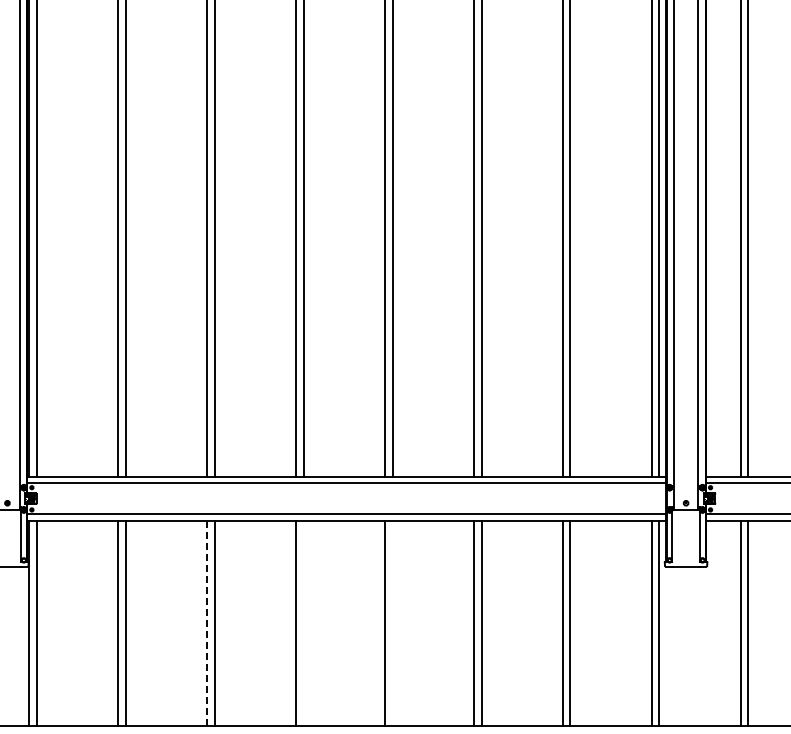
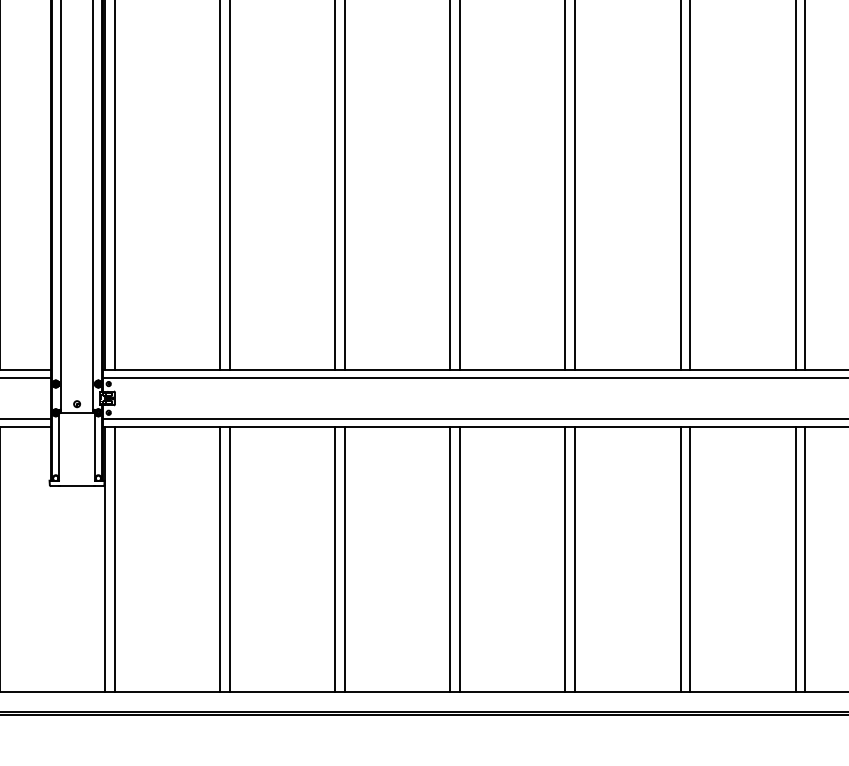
line: (207, 622) -> (335, 558), dashed -> solid
line: (303, 623) -> (460, 559), added
line: (392, 623) -> (575, 559), added

